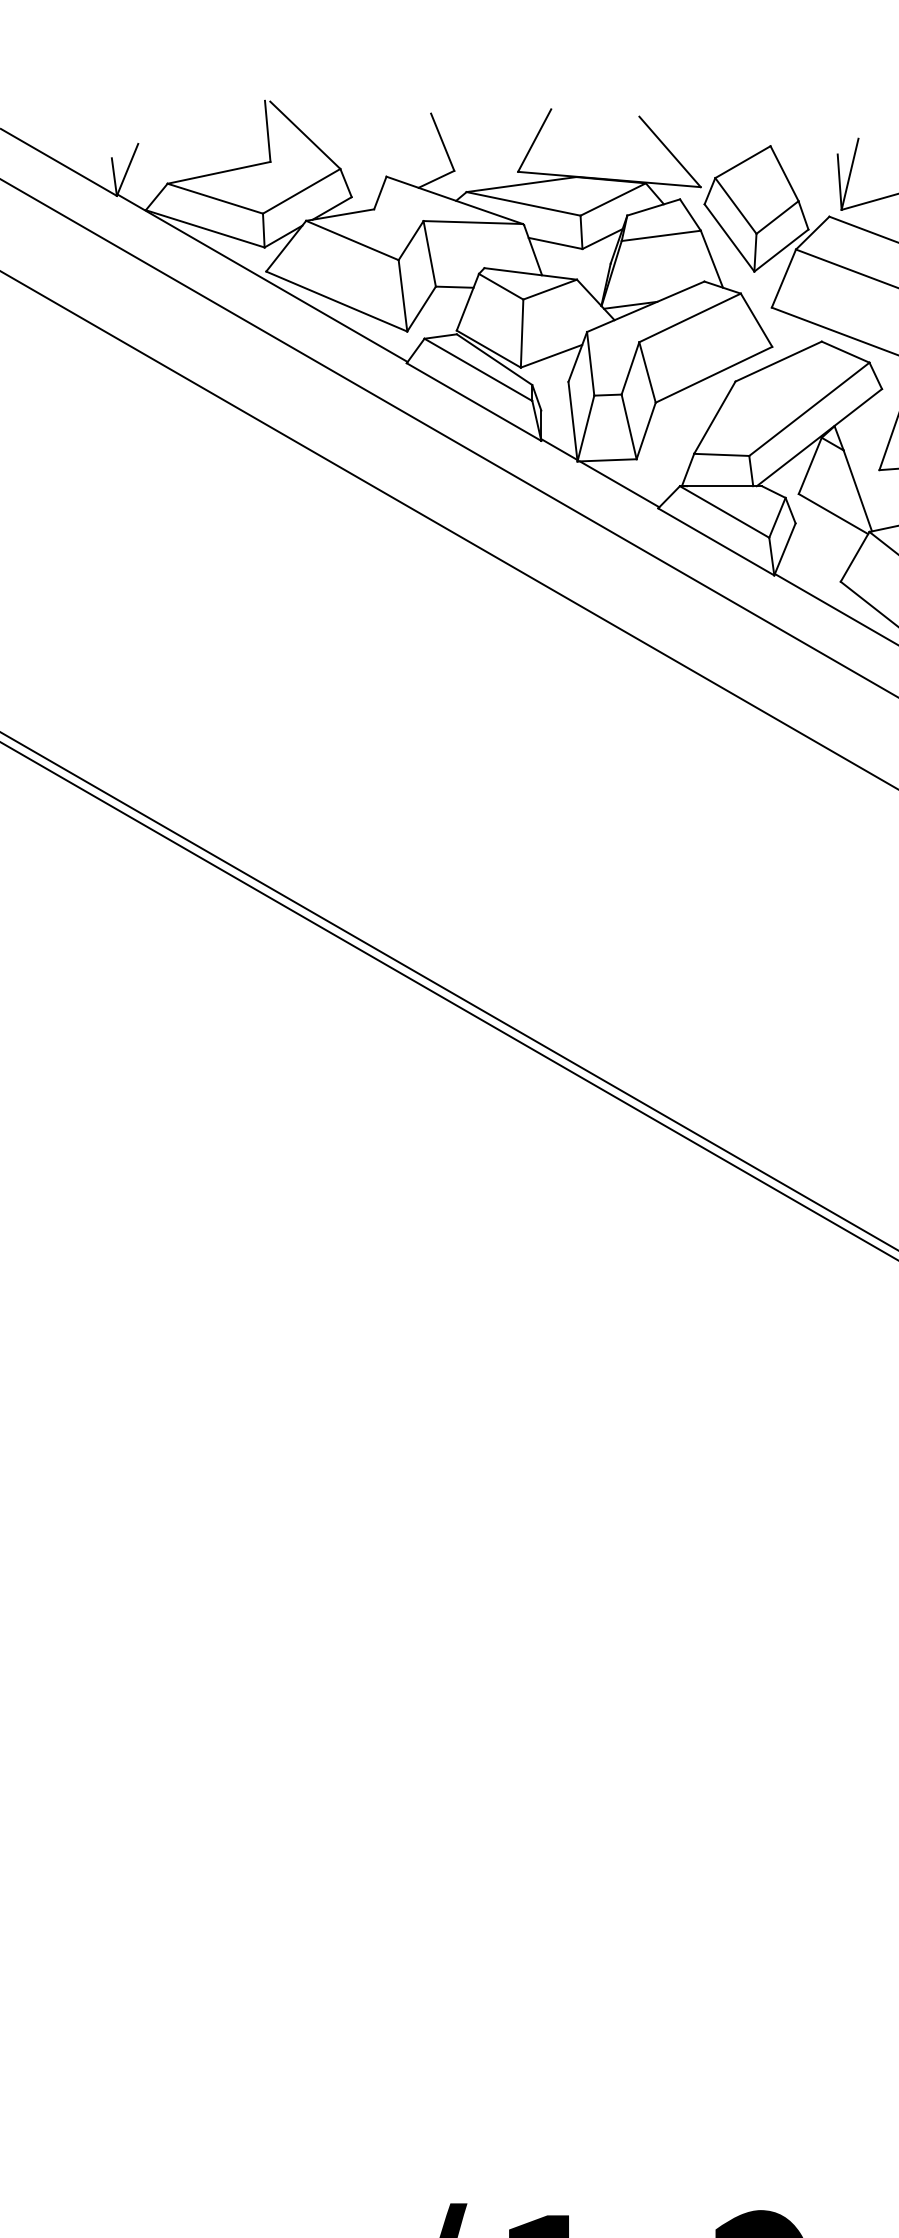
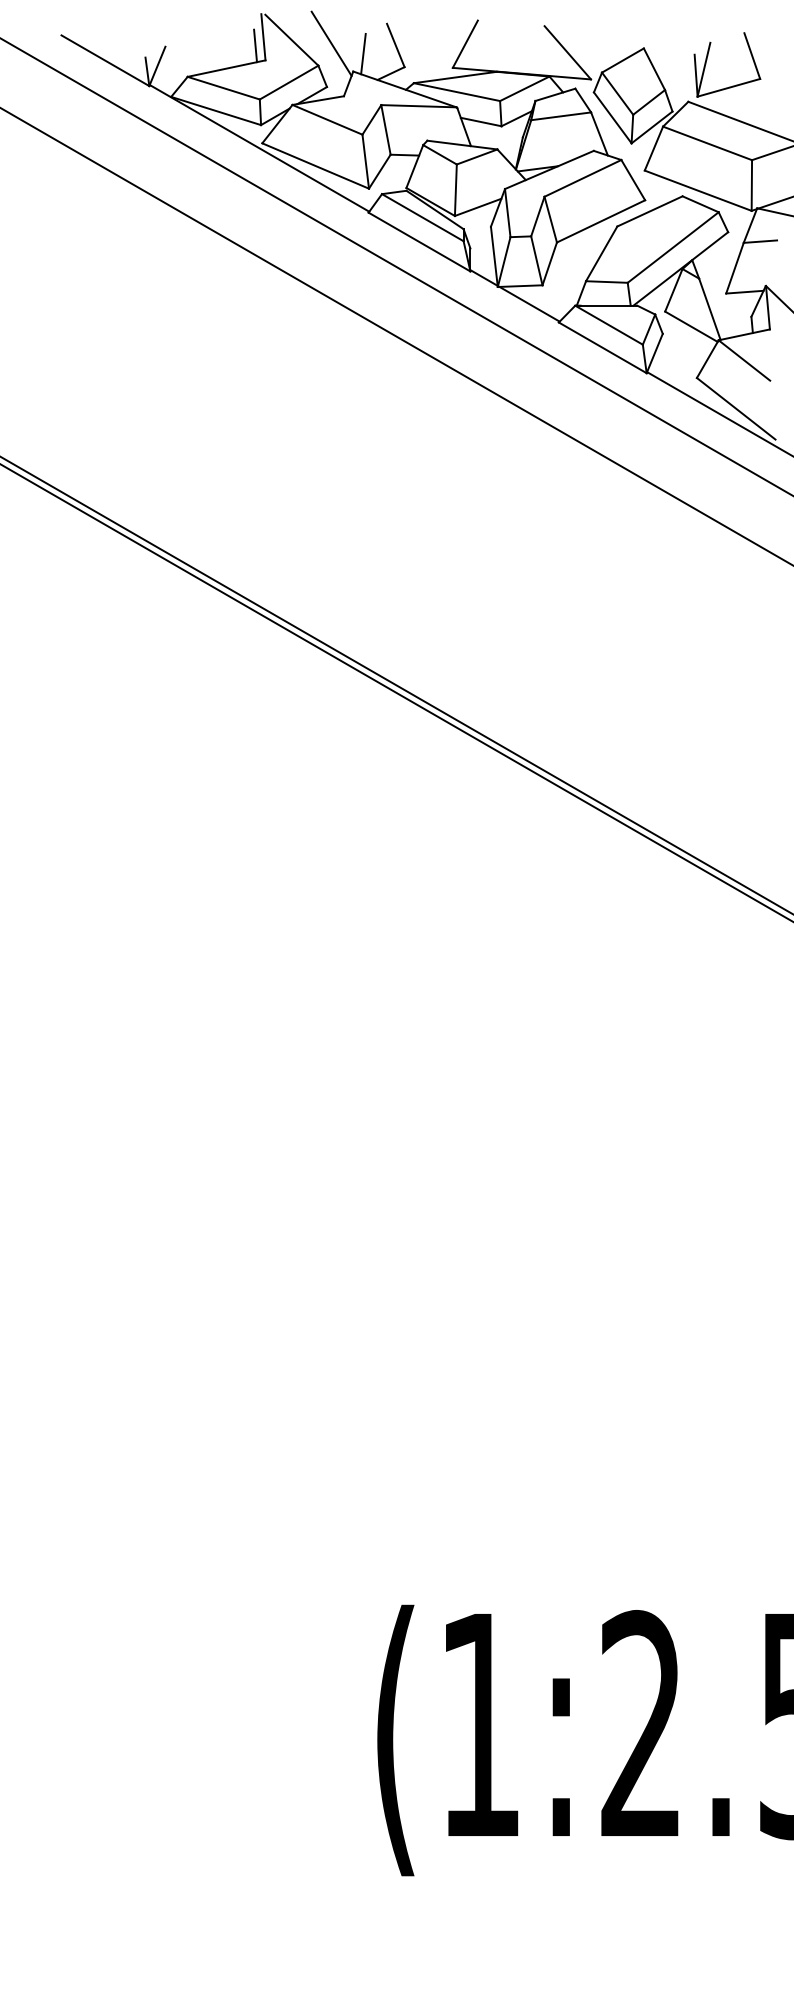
line: (357, 139) -> (331, 43), added
line: (257, 142) -> (255, 45), added
line: (400, 152) -> (363, 53), added

